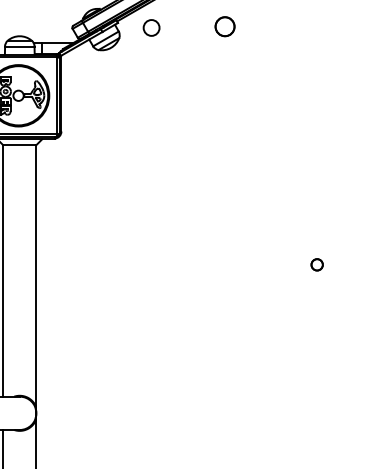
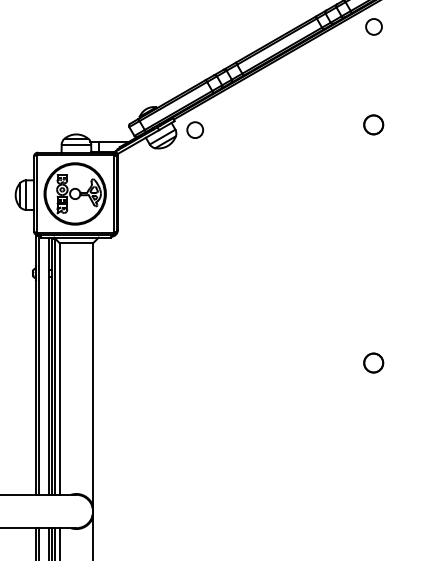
circle: (224, 26) -> (373, 124), moved
circle: (150, 27) -> (194, 129), moved
circle: (316, 264) -> (373, 362), size x1.67

